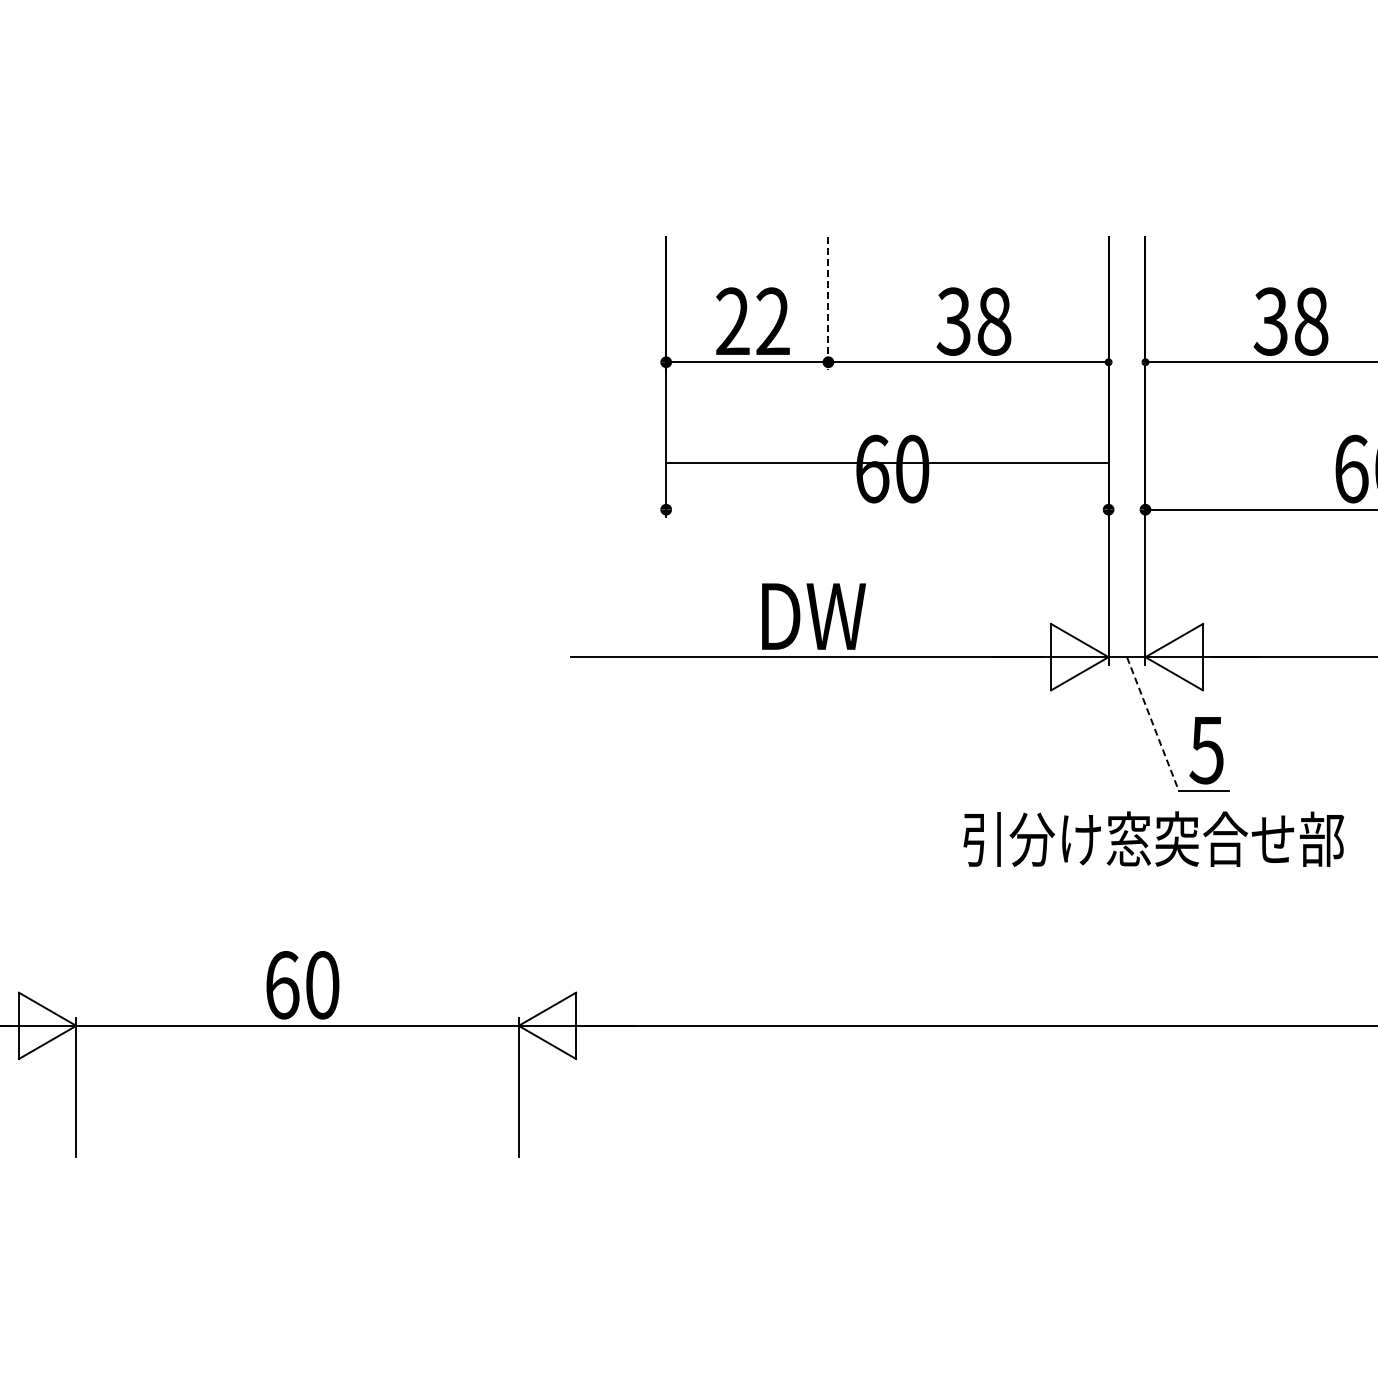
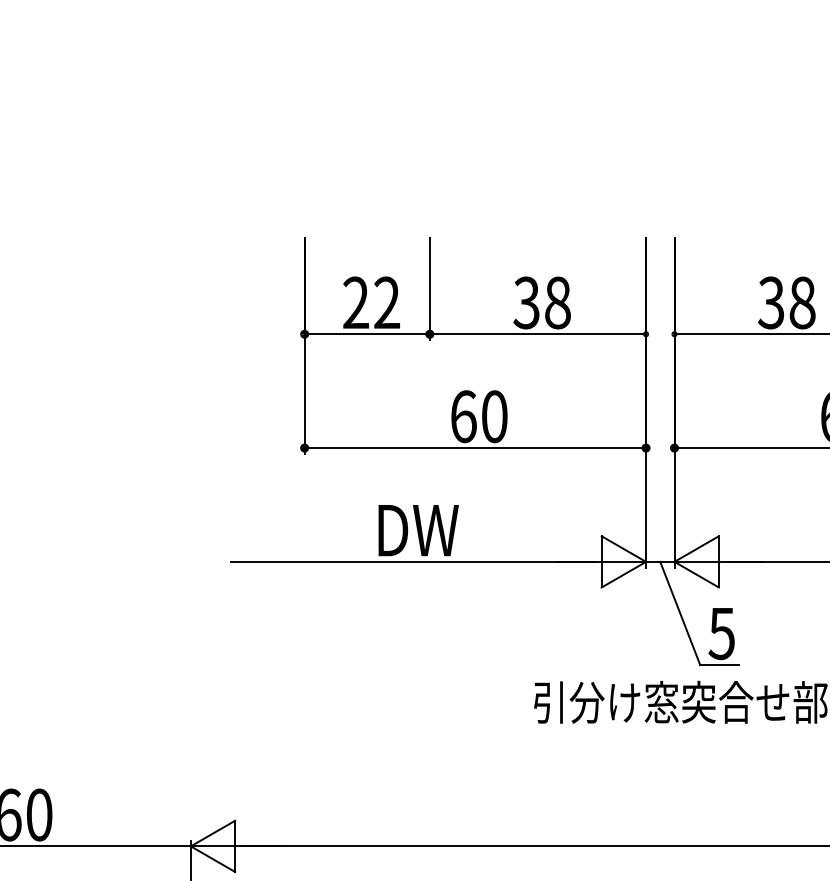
line: (828, 303) -> (429, 288), dashed -> solid
line: (887, 462) -> (475, 447), moved
line: (1152, 723) -> (679, 613), dashed -> solid

